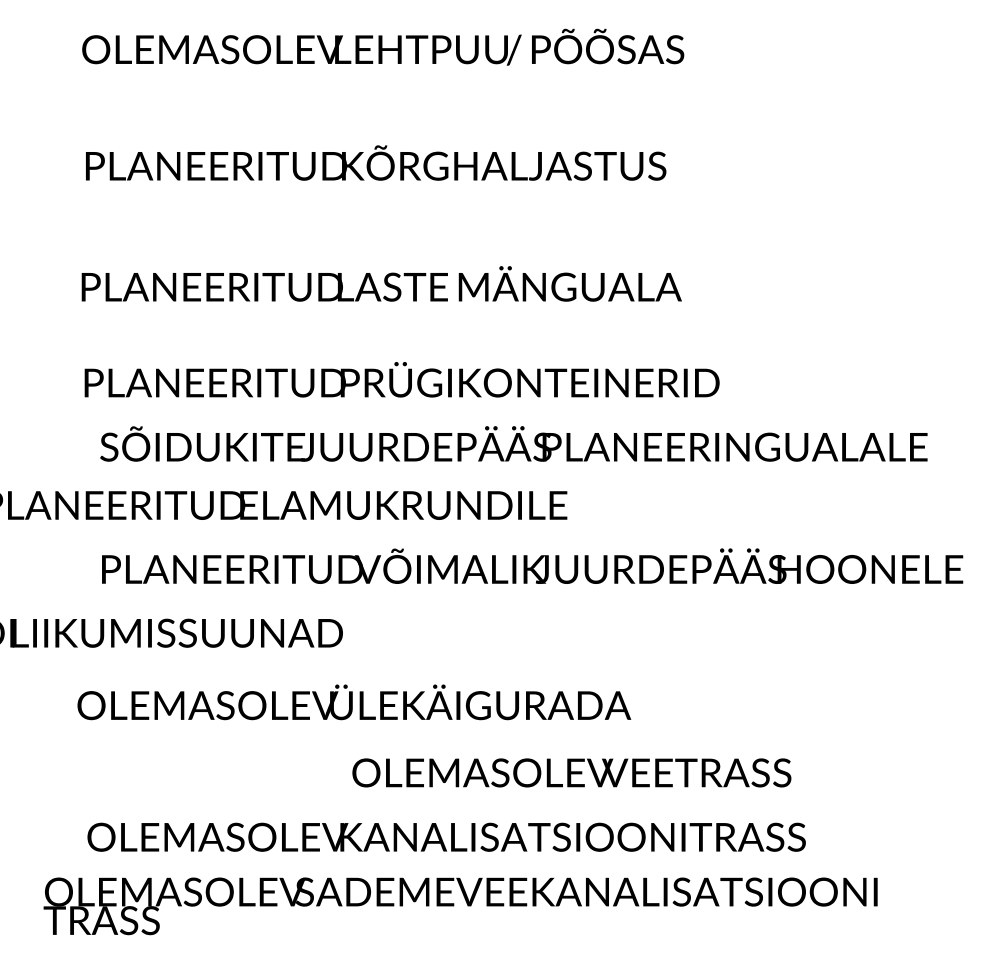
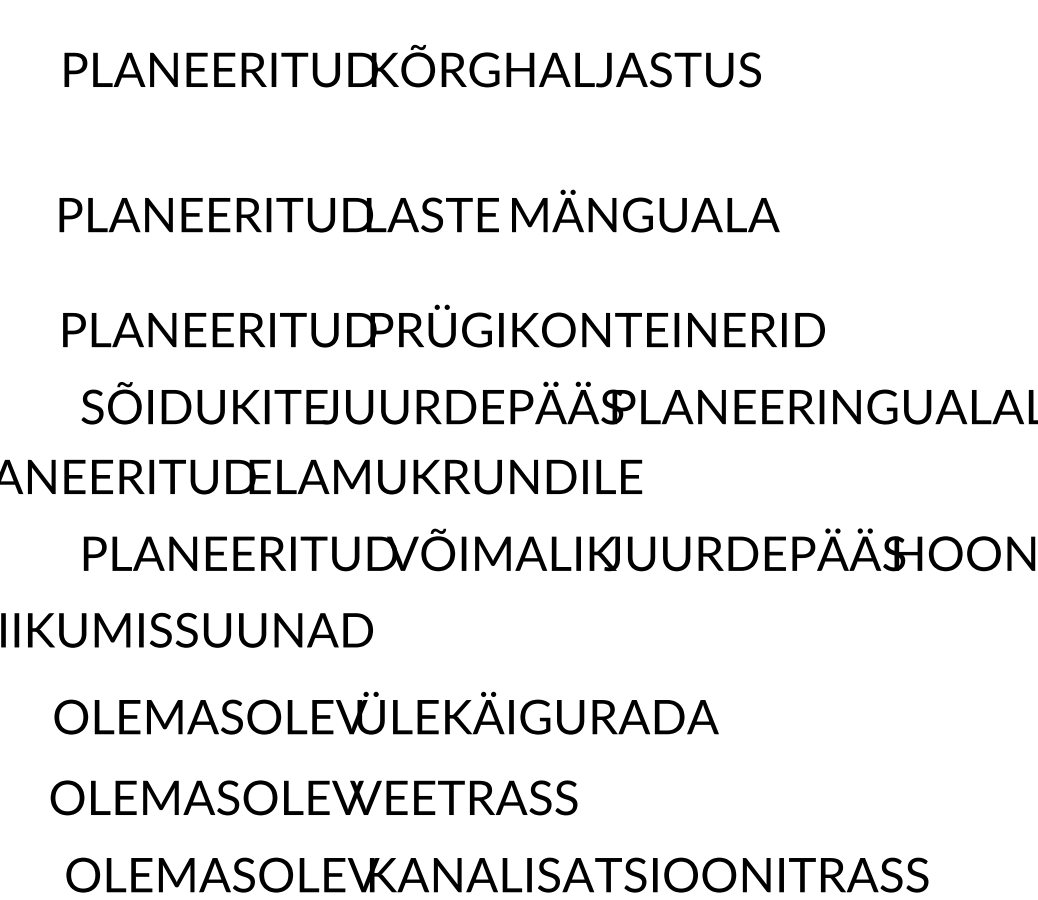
text: (571, 772) -> (313, 797), moved

